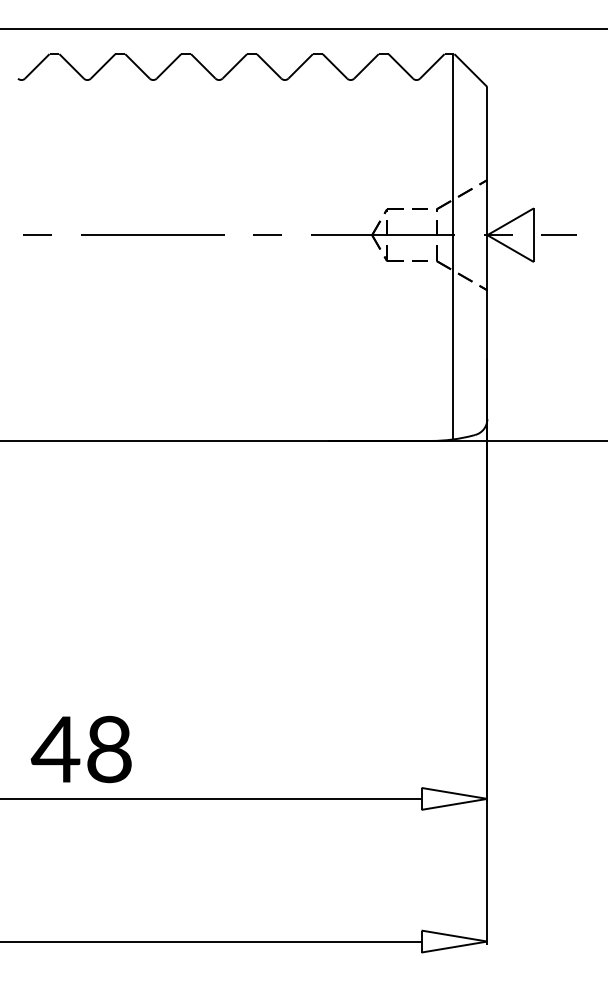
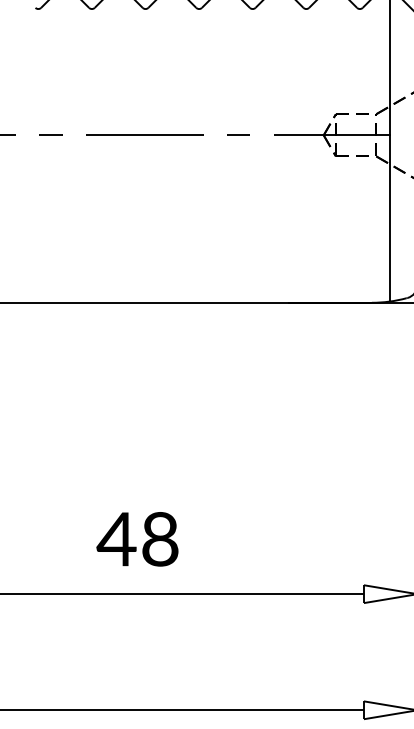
text: (80, 749) -> (136, 539), moved

